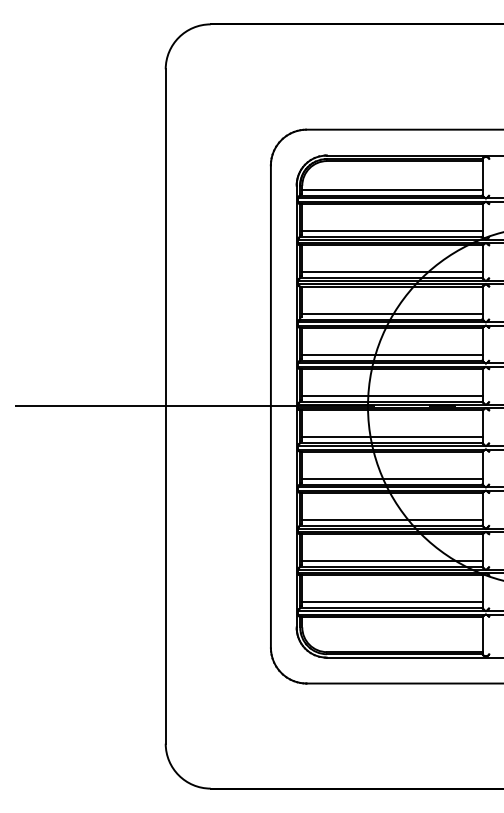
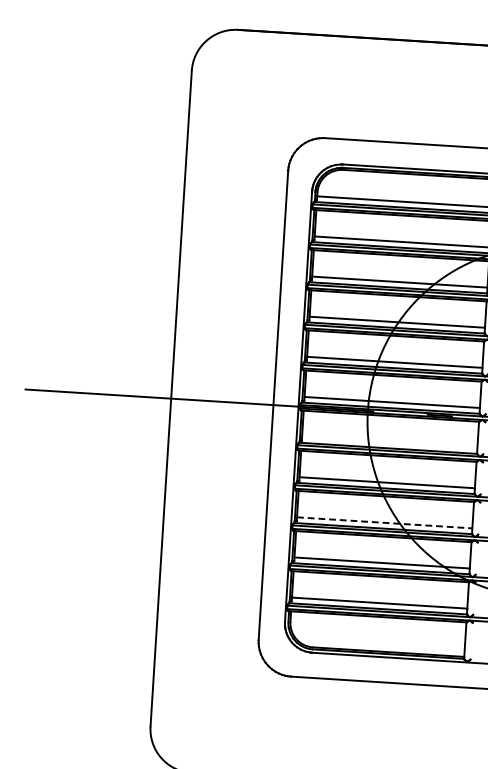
line: (392, 437) -> (389, 442), removed
line: (392, 519) -> (384, 522), solid -> dashed

